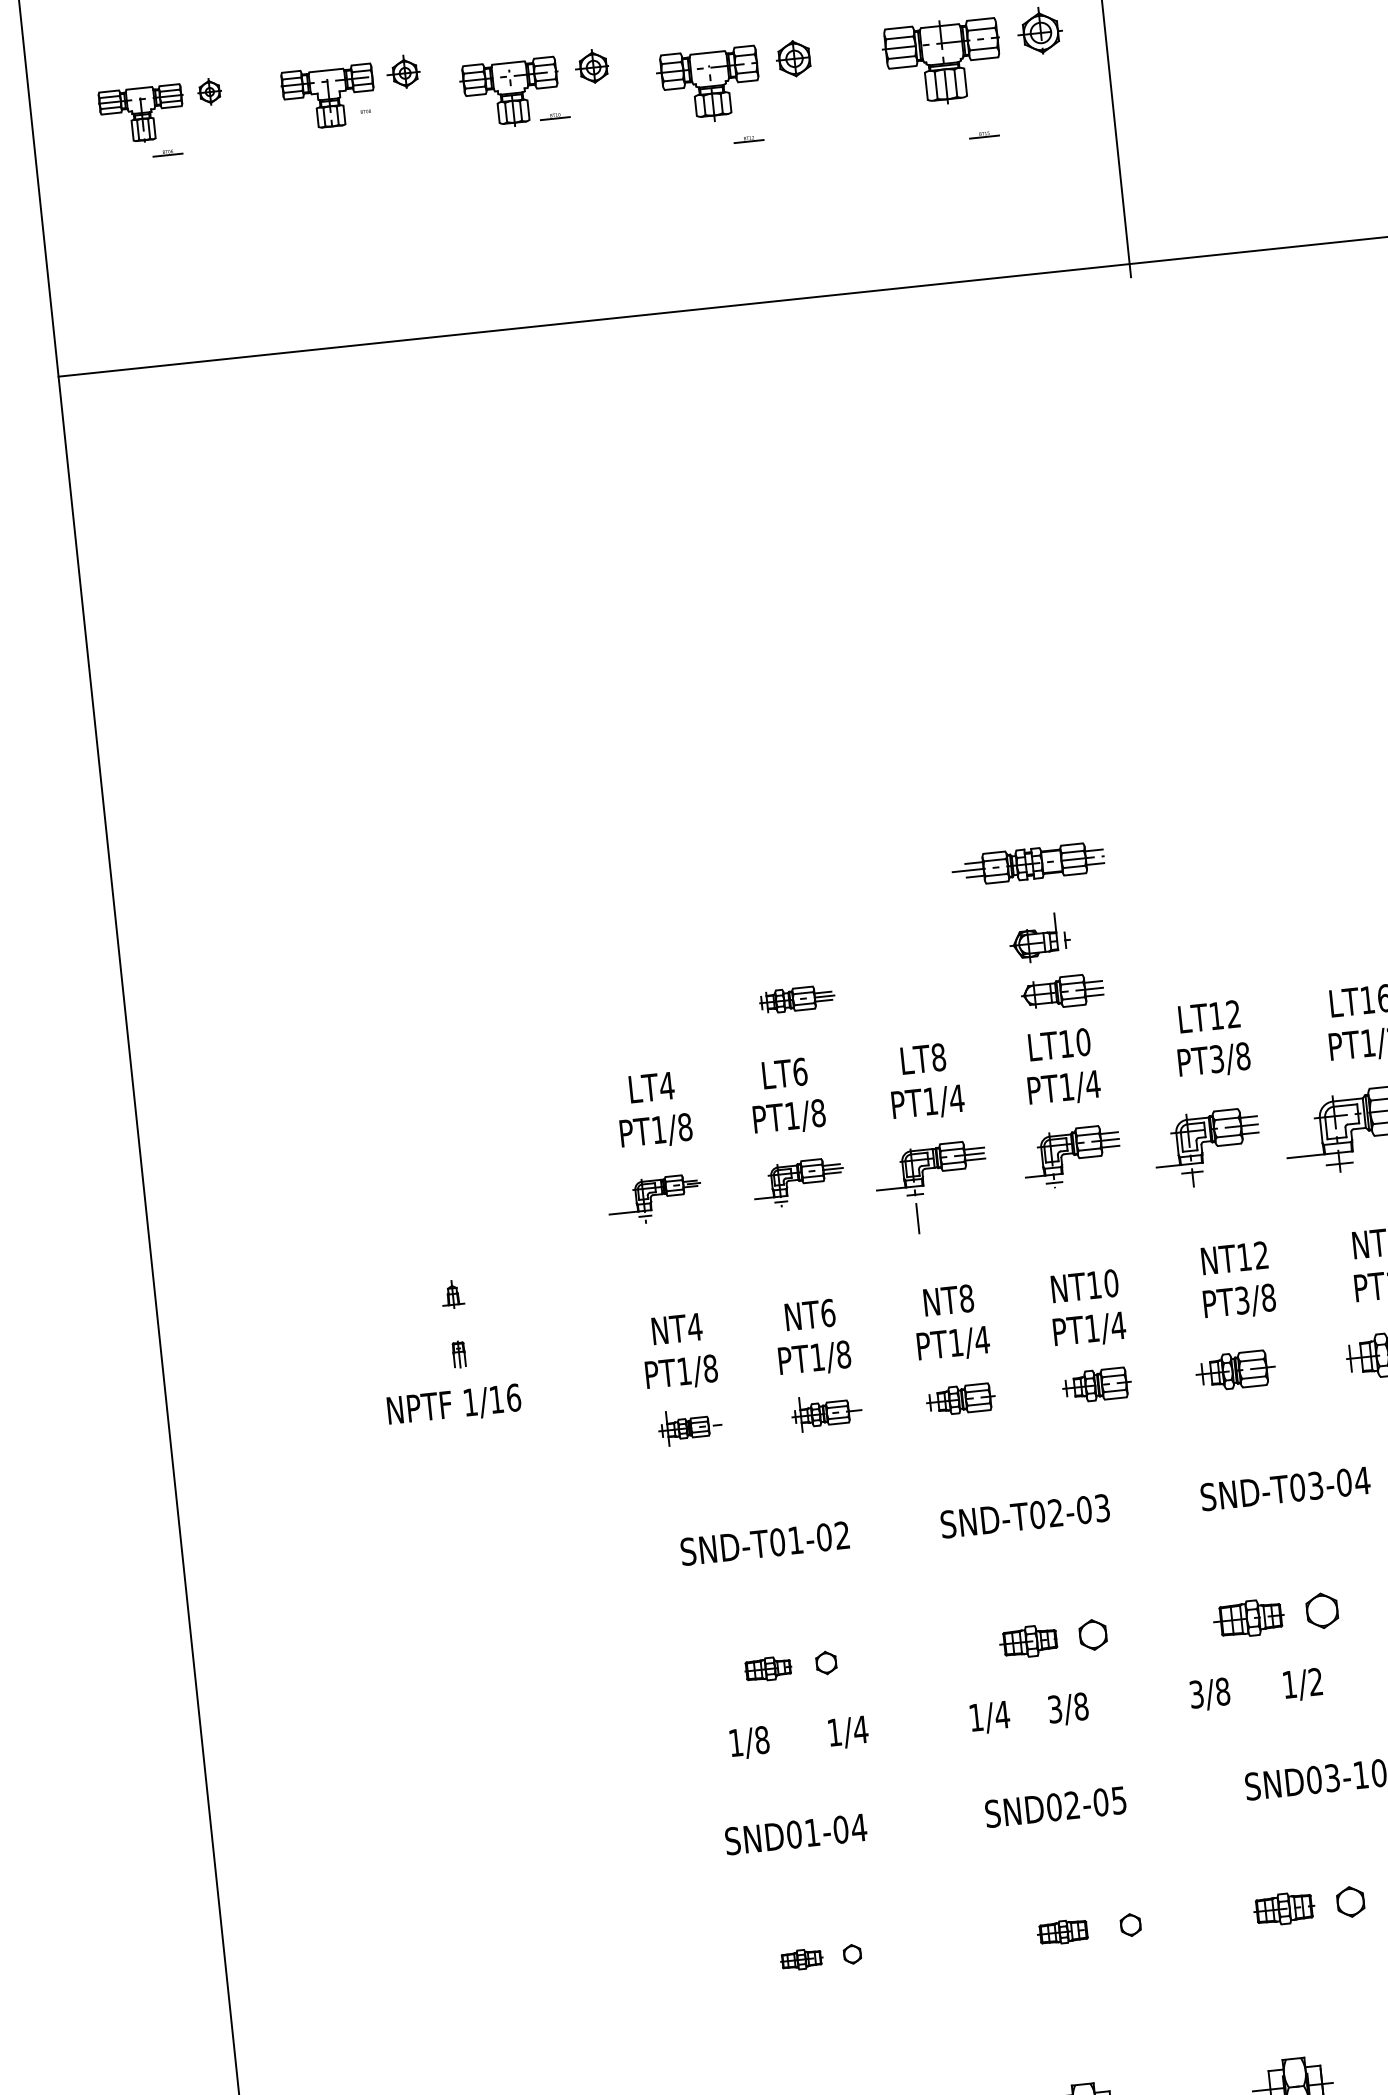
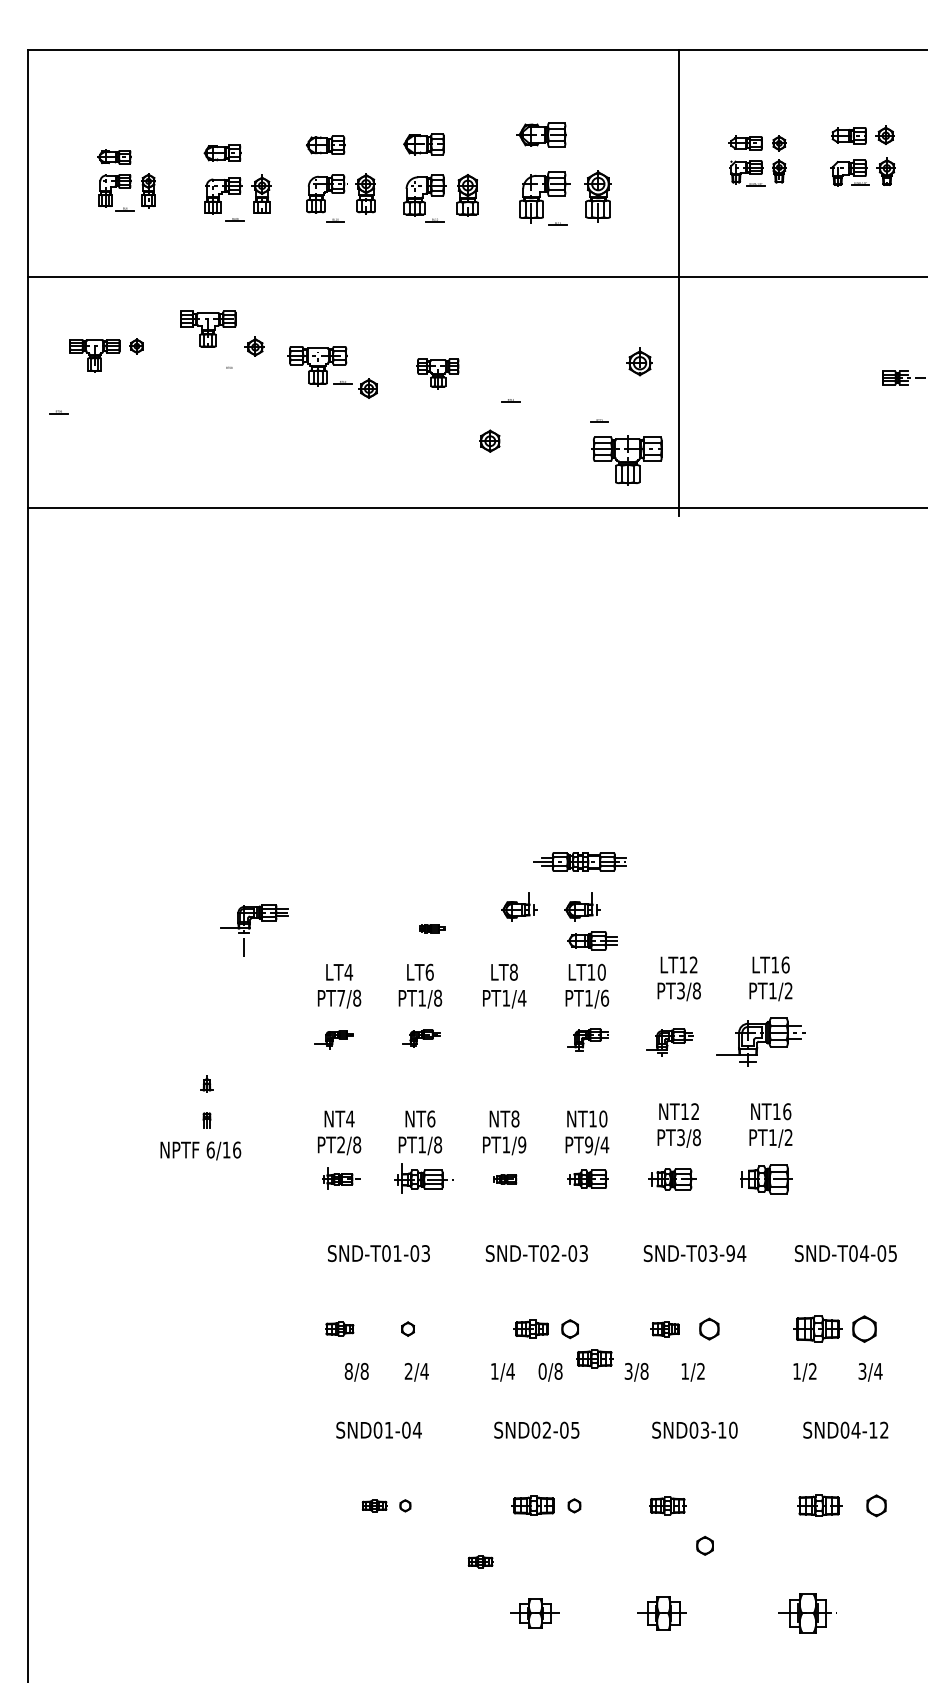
part: (793, 57) -> (489, 440), moved
part: (941, 62) -> (626, 460), moved
part: (591, 67) -> (367, 388), moved
part: (709, 84) -> (437, 373), size x0.7
part: (329, 96) -> (208, 328), moved
line: (748, 139) -> (510, 400), moved
part: (167, 153) -> (58, 412), moved
part: (936, 948) -> (519, 906), added
part: (797, 999) -> (432, 928), size x0.6
text: (1092, 1083) -> (604, 997), PT1/4 -> PT1/6
text: (659, 1130) -> (341, 998), PT1/8 -> PT7/8
part: (1207, 1147) -> (669, 1043), size x0.7
part: (1071, 1156) -> (587, 1040), size x0.7
part: (798, 1182) -> (421, 1038), size x0.7
part: (931, 1188) -> (254, 930), moved
part: (653, 1199) -> (333, 1039), size x0.7
text: (1092, 1327) -> (589, 1144), PT1/4 -> PT9/4
text: (981, 1339) -> (521, 1144), PT1/4 -> PT1/9
text: (683, 1370) -> (340, 1144), PT1/8 -> PT2/8
part: (960, 1399) -> (505, 1179), size x0.6
text: (469, 1401) -> (210, 1149), 1/16 -> 6/16
part: (827, 1412) -> (424, 1178), size x1.4
text: (1343, 1482) -> (730, 1253), SND-T03-04 -> SND-T03-94
text: (841, 1535) -> (425, 1253), SND-T01-02 -> SND-T01-03
part: (1248, 1619) -> (664, 1329), size x0.7
part: (767, 1668) -> (339, 1328), moved
part: (1138, 1679) -> (594, 1358), added
text: (1054, 1709) -> (542, 1371), 3/8 -> 0/8
text: (834, 1731) -> (408, 1370), 1/4 -> 2/4
text: (735, 1741) -> (348, 1370), 1/8 -> 8/8
part: (1349, 1901) -> (704, 1545), moved
part: (1063, 1931) -> (533, 1505), size x1.4
part: (985, 2032) -> (480, 1561), added

